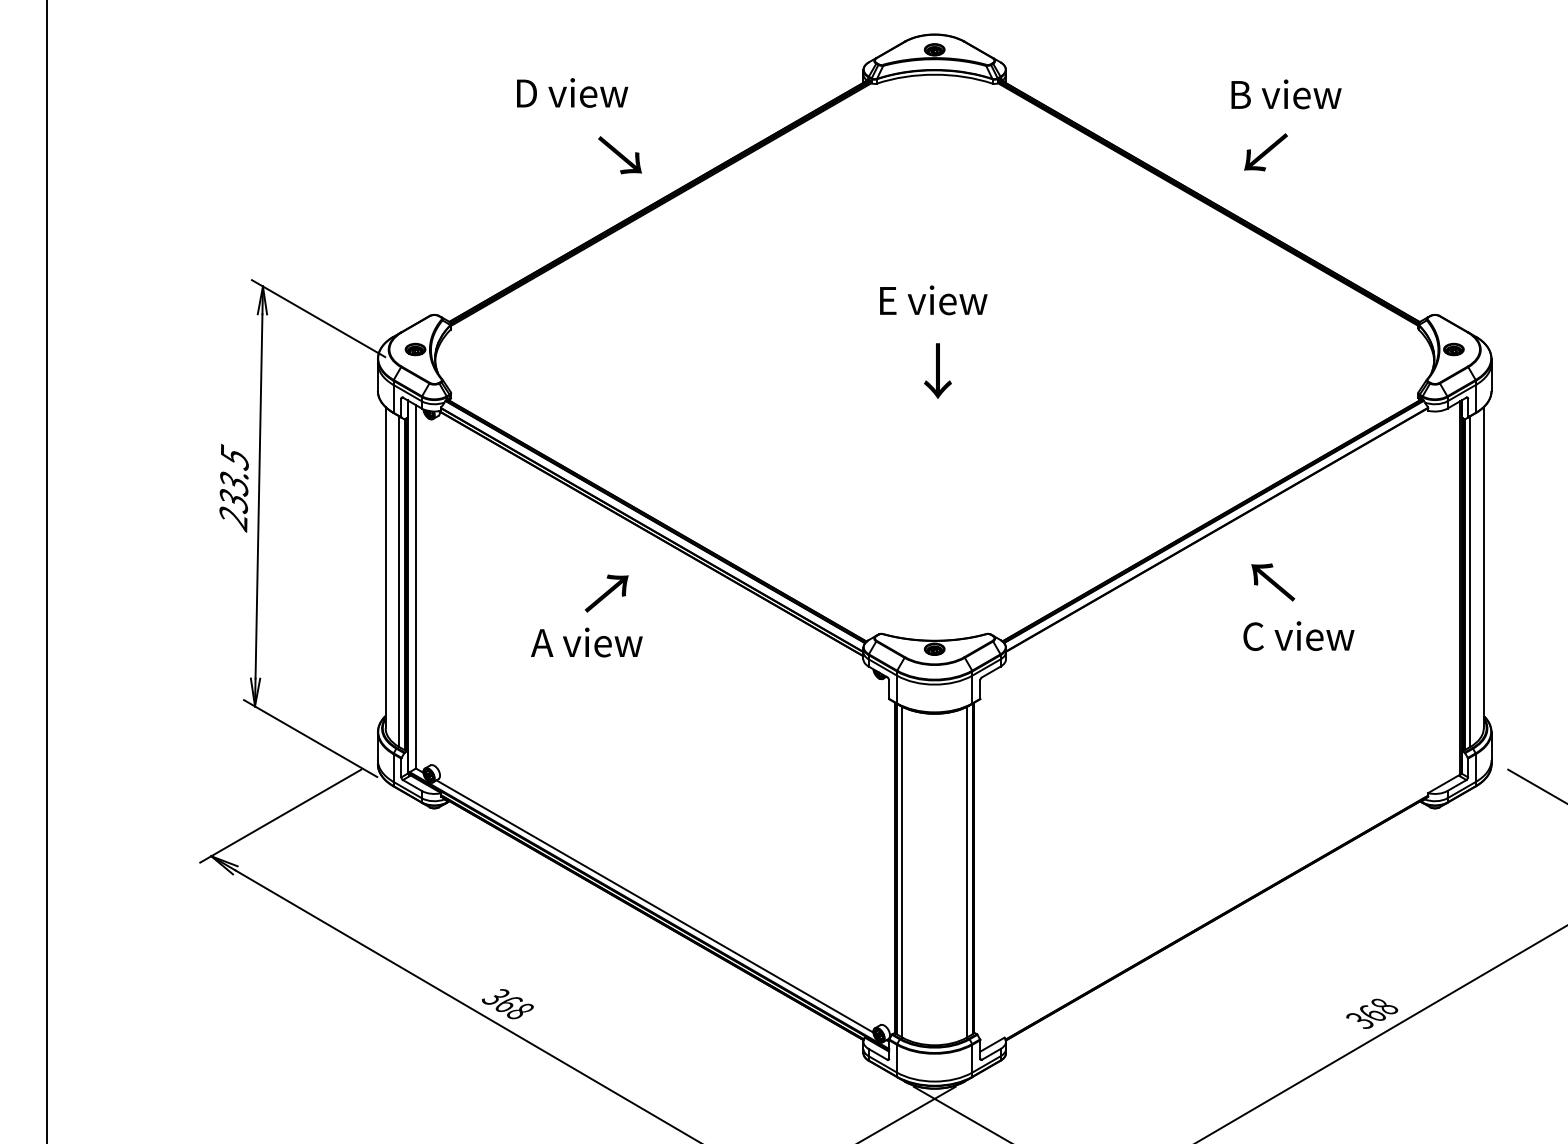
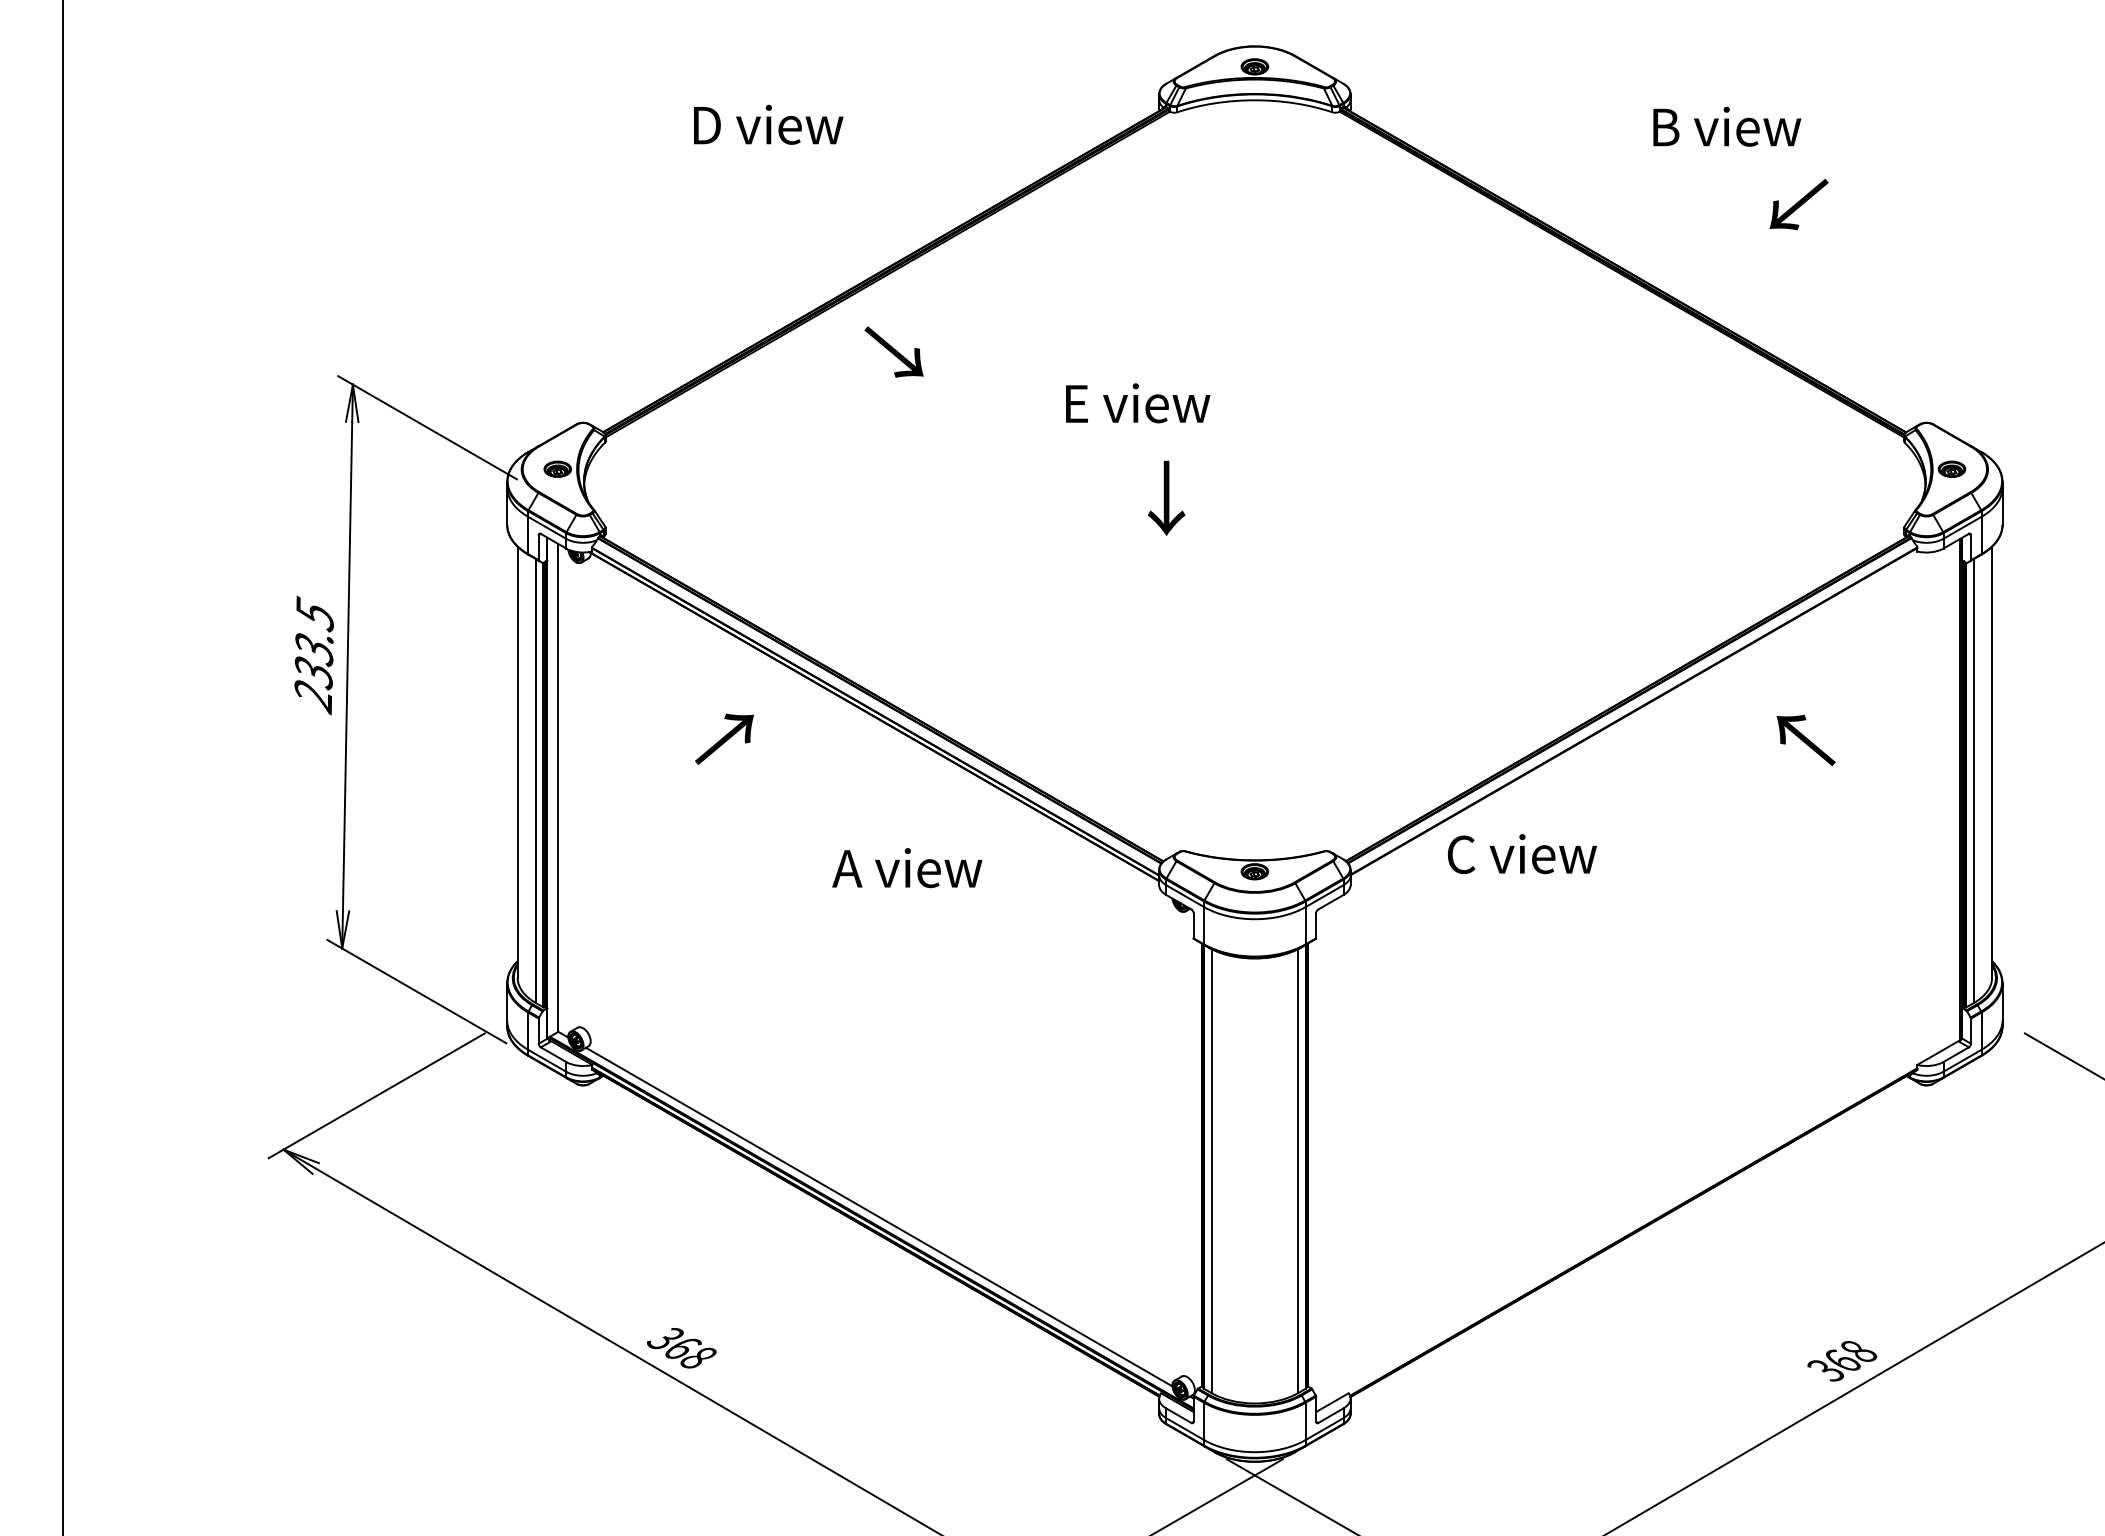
text: (1265, 152) -> (1798, 204), moved
text: (619, 155) -> (893, 352), moved
text: (933, 300) -> (1137, 403), moved
text: (937, 370) -> (1165, 497), moved
text: (1273, 582) -> (1806, 740), moved
text: (606, 593) -> (724, 739), moved
text: (1298, 635) -> (1521, 853), moved
text: (586, 642) -> (906, 868), moved

